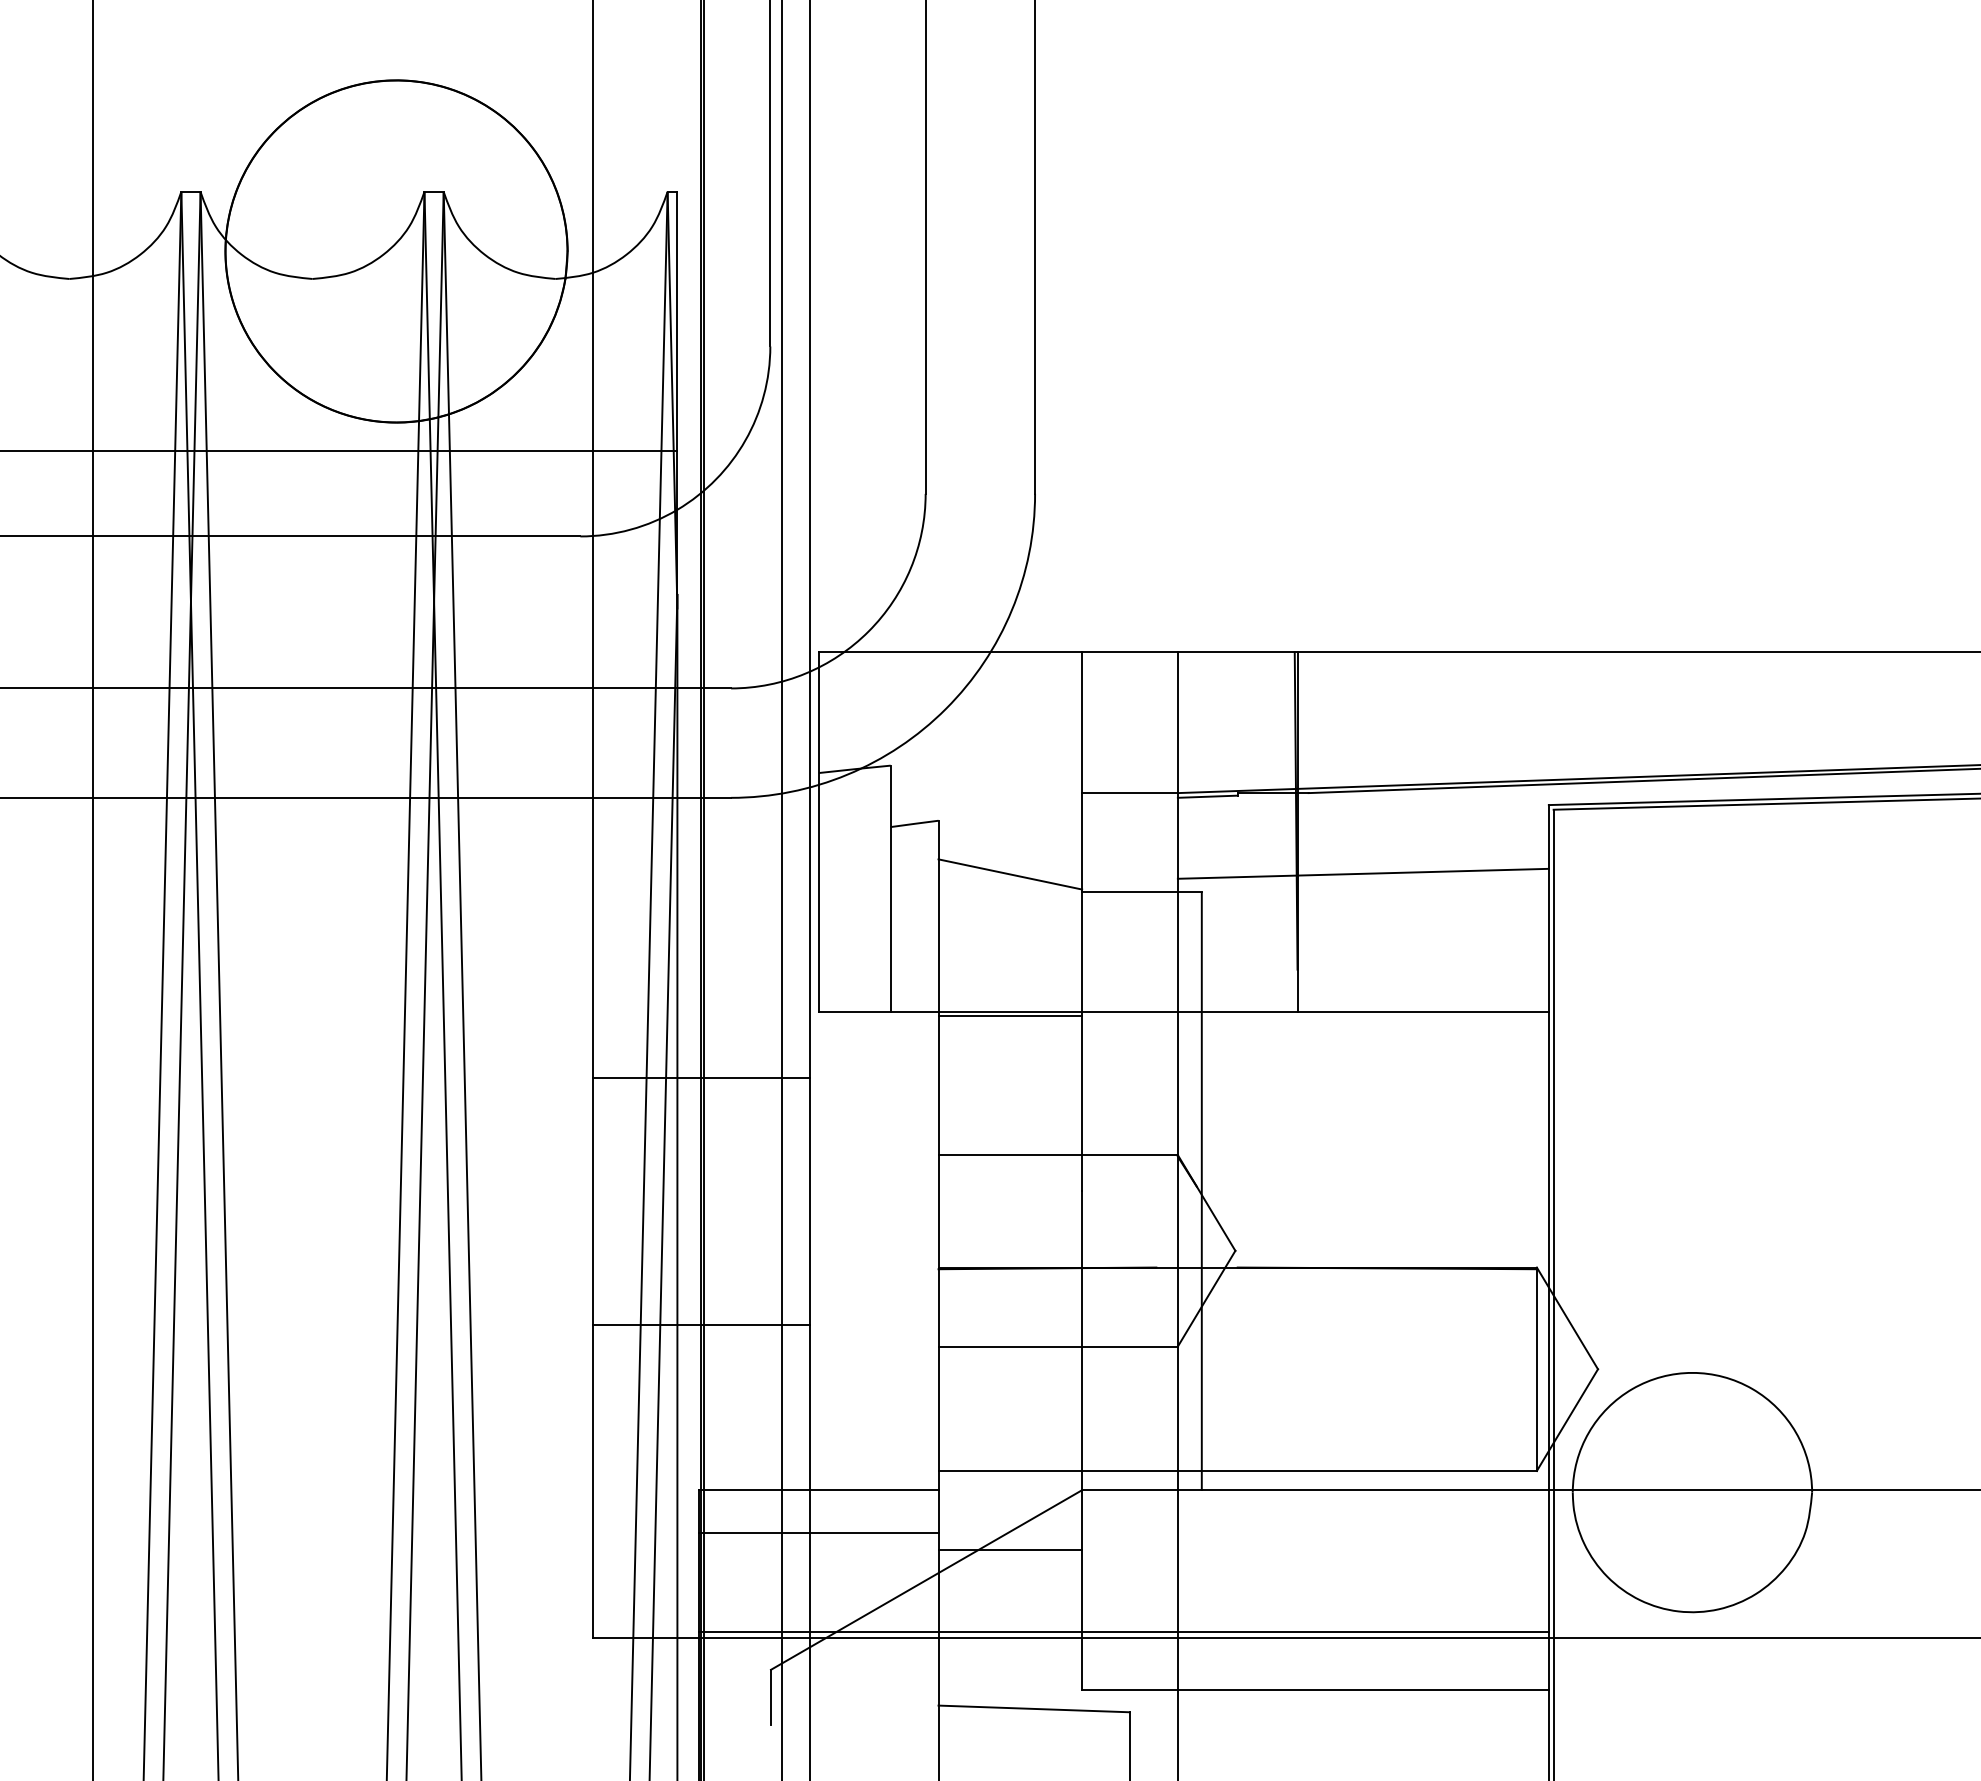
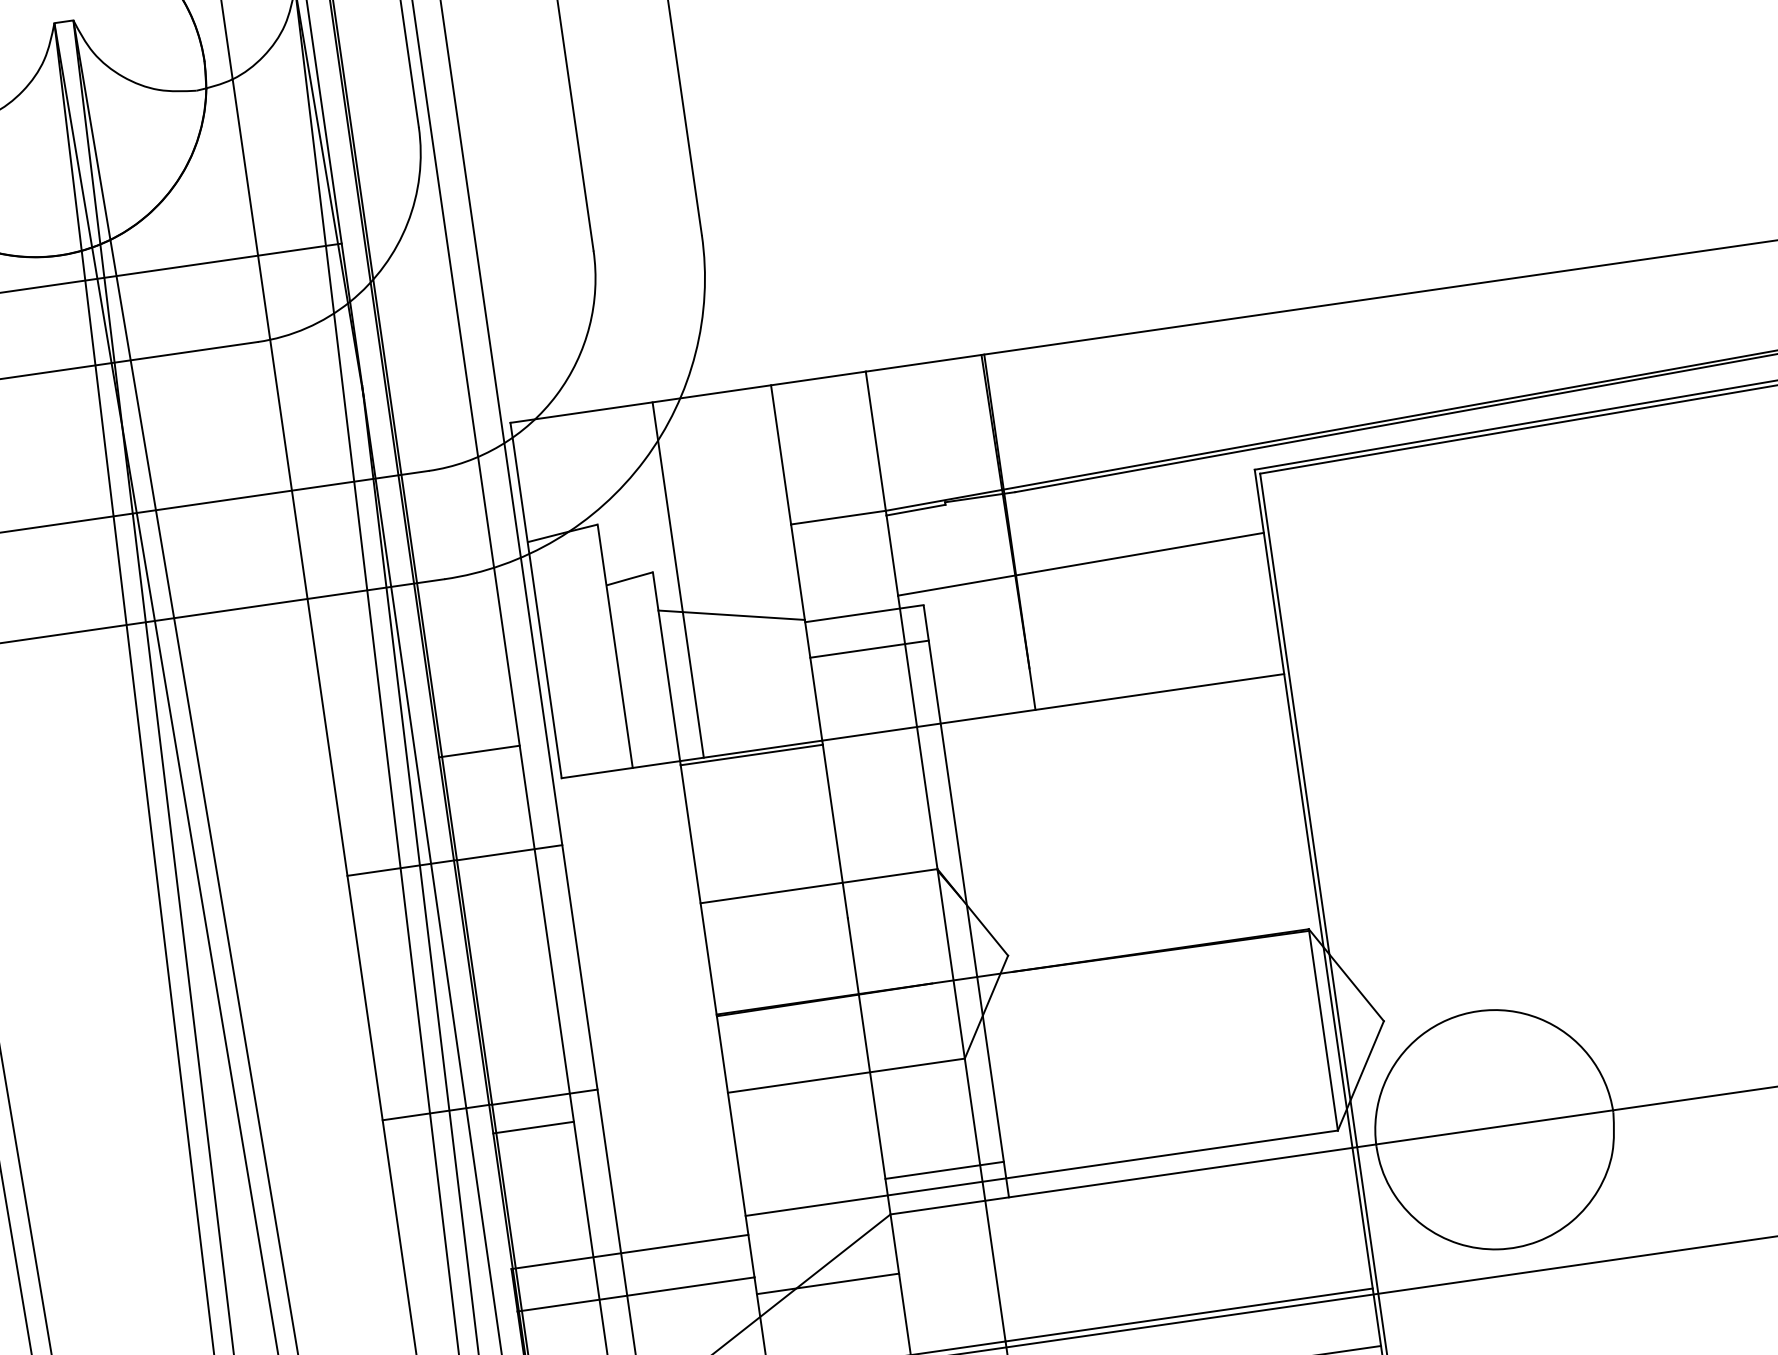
line: (962, 831) -> (678, 579), added
line: (1141, 927) -> (869, 649), added
line: (740, 973) -> (478, 751), added
line: (740, 1353) -> (532, 1127), added
line: (1141, 1454) -> (944, 1170), added

